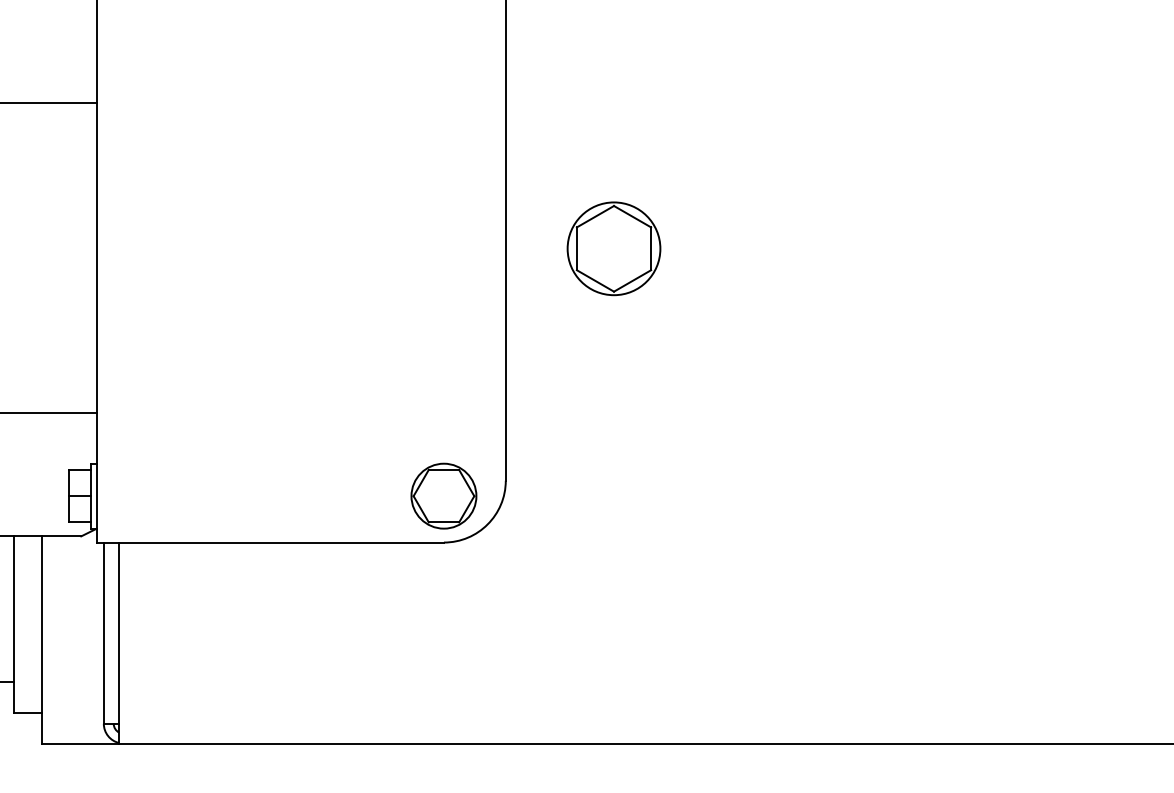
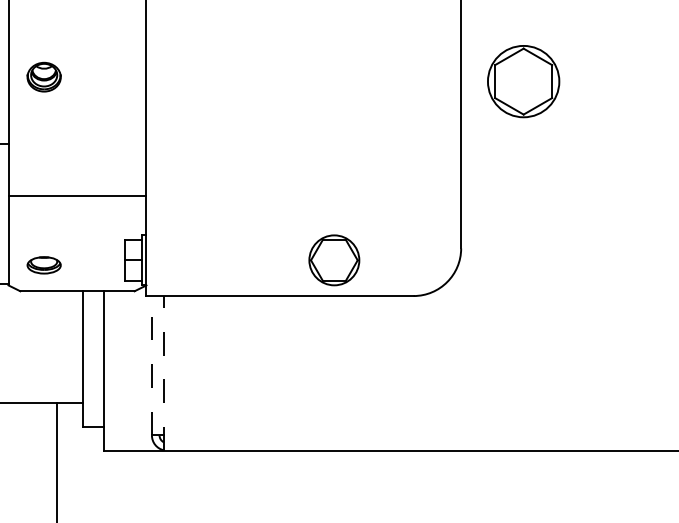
part: (613, 248) -> (523, 81), moved
part: (443, 495) -> (334, 259), moved
line: (103, 633) -> (151, 366), solid -> dashed
line: (119, 642) -> (163, 372), solid -> dashed

